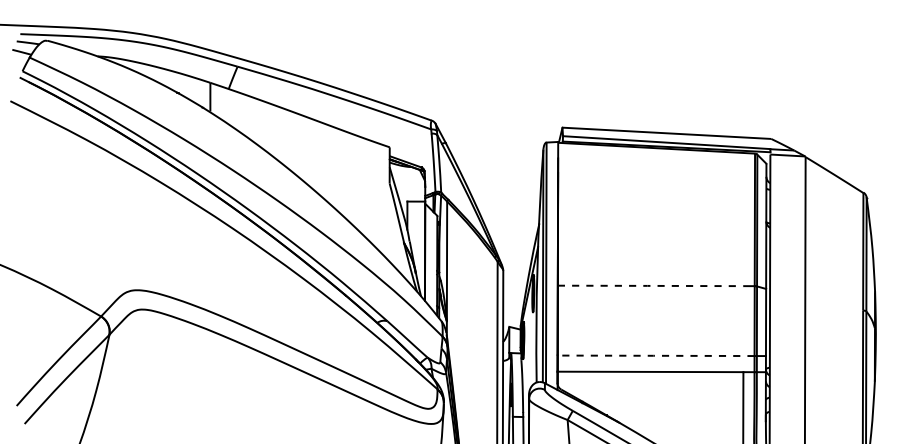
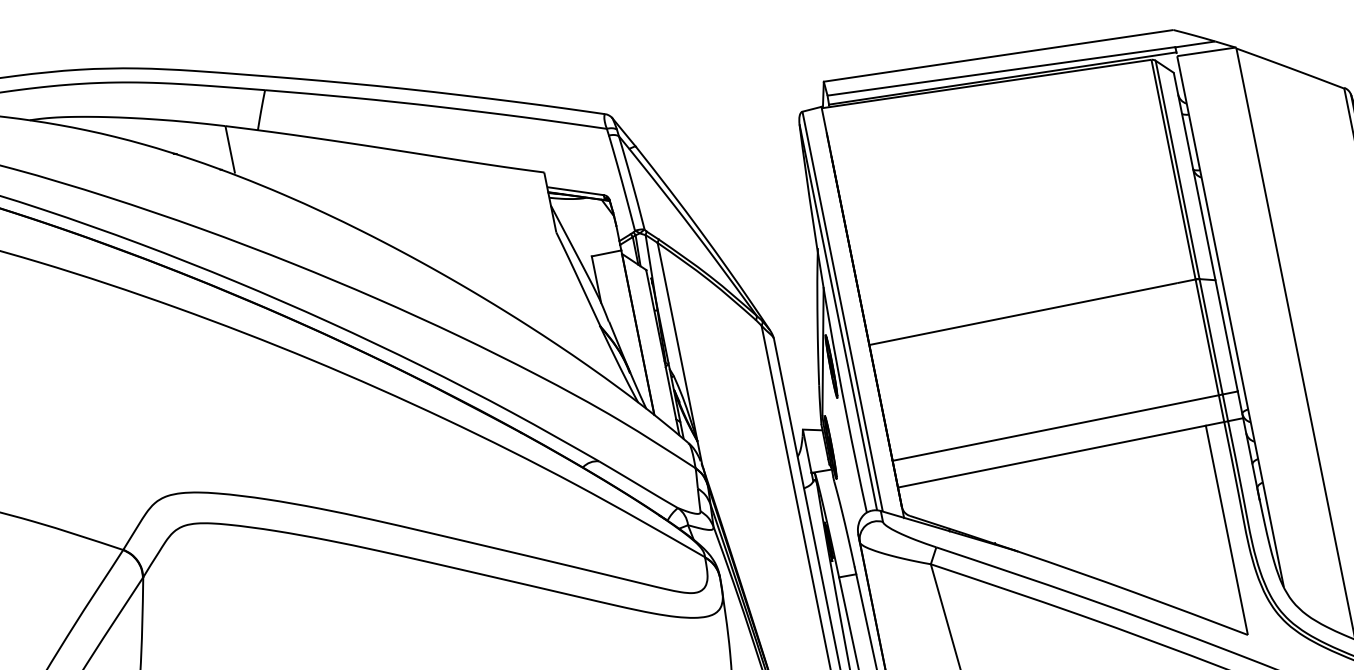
line: (650, 285) -> (1022, 313), dashed -> solid
line: (655, 355) -> (1054, 427), dashed -> solid

